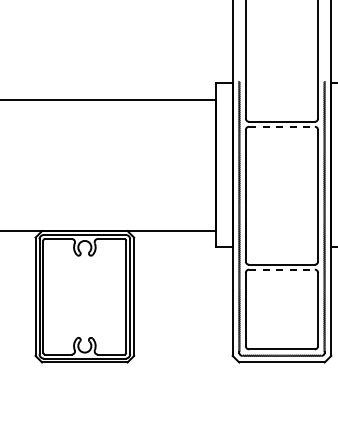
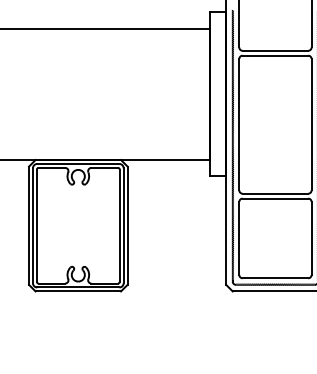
line: (281, 126) -> (274, 55), dashed -> solid
line: (281, 269) -> (274, 198), dashed -> solid

